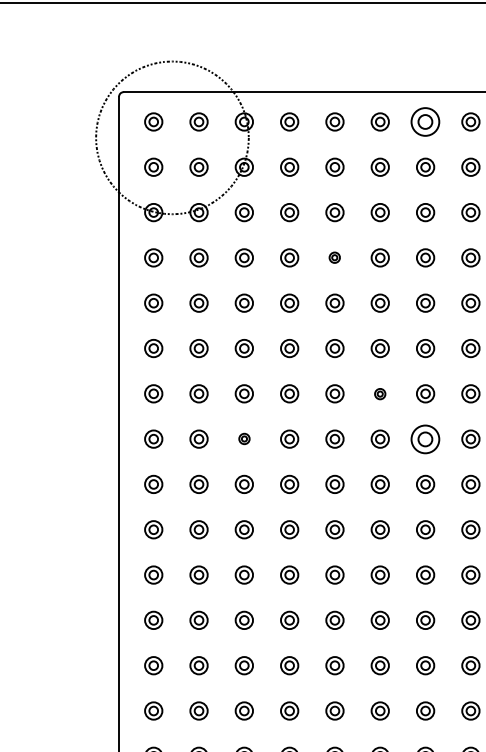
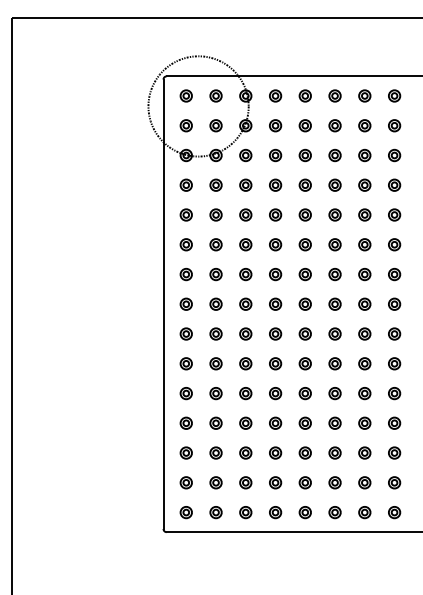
part: (425, 121) -> (364, 95), size x0.62
part: (333, 256) -> (304, 184), size x1.67
part: (379, 393) -> (334, 274), size x1.67
part: (243, 437) -> (245, 303), size x1.67
part: (425, 437) -> (364, 303), size x0.62

